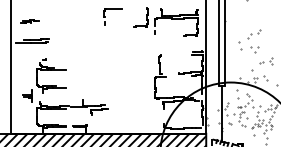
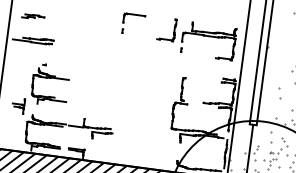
part: (240, 45) -> (280, 93), moved

